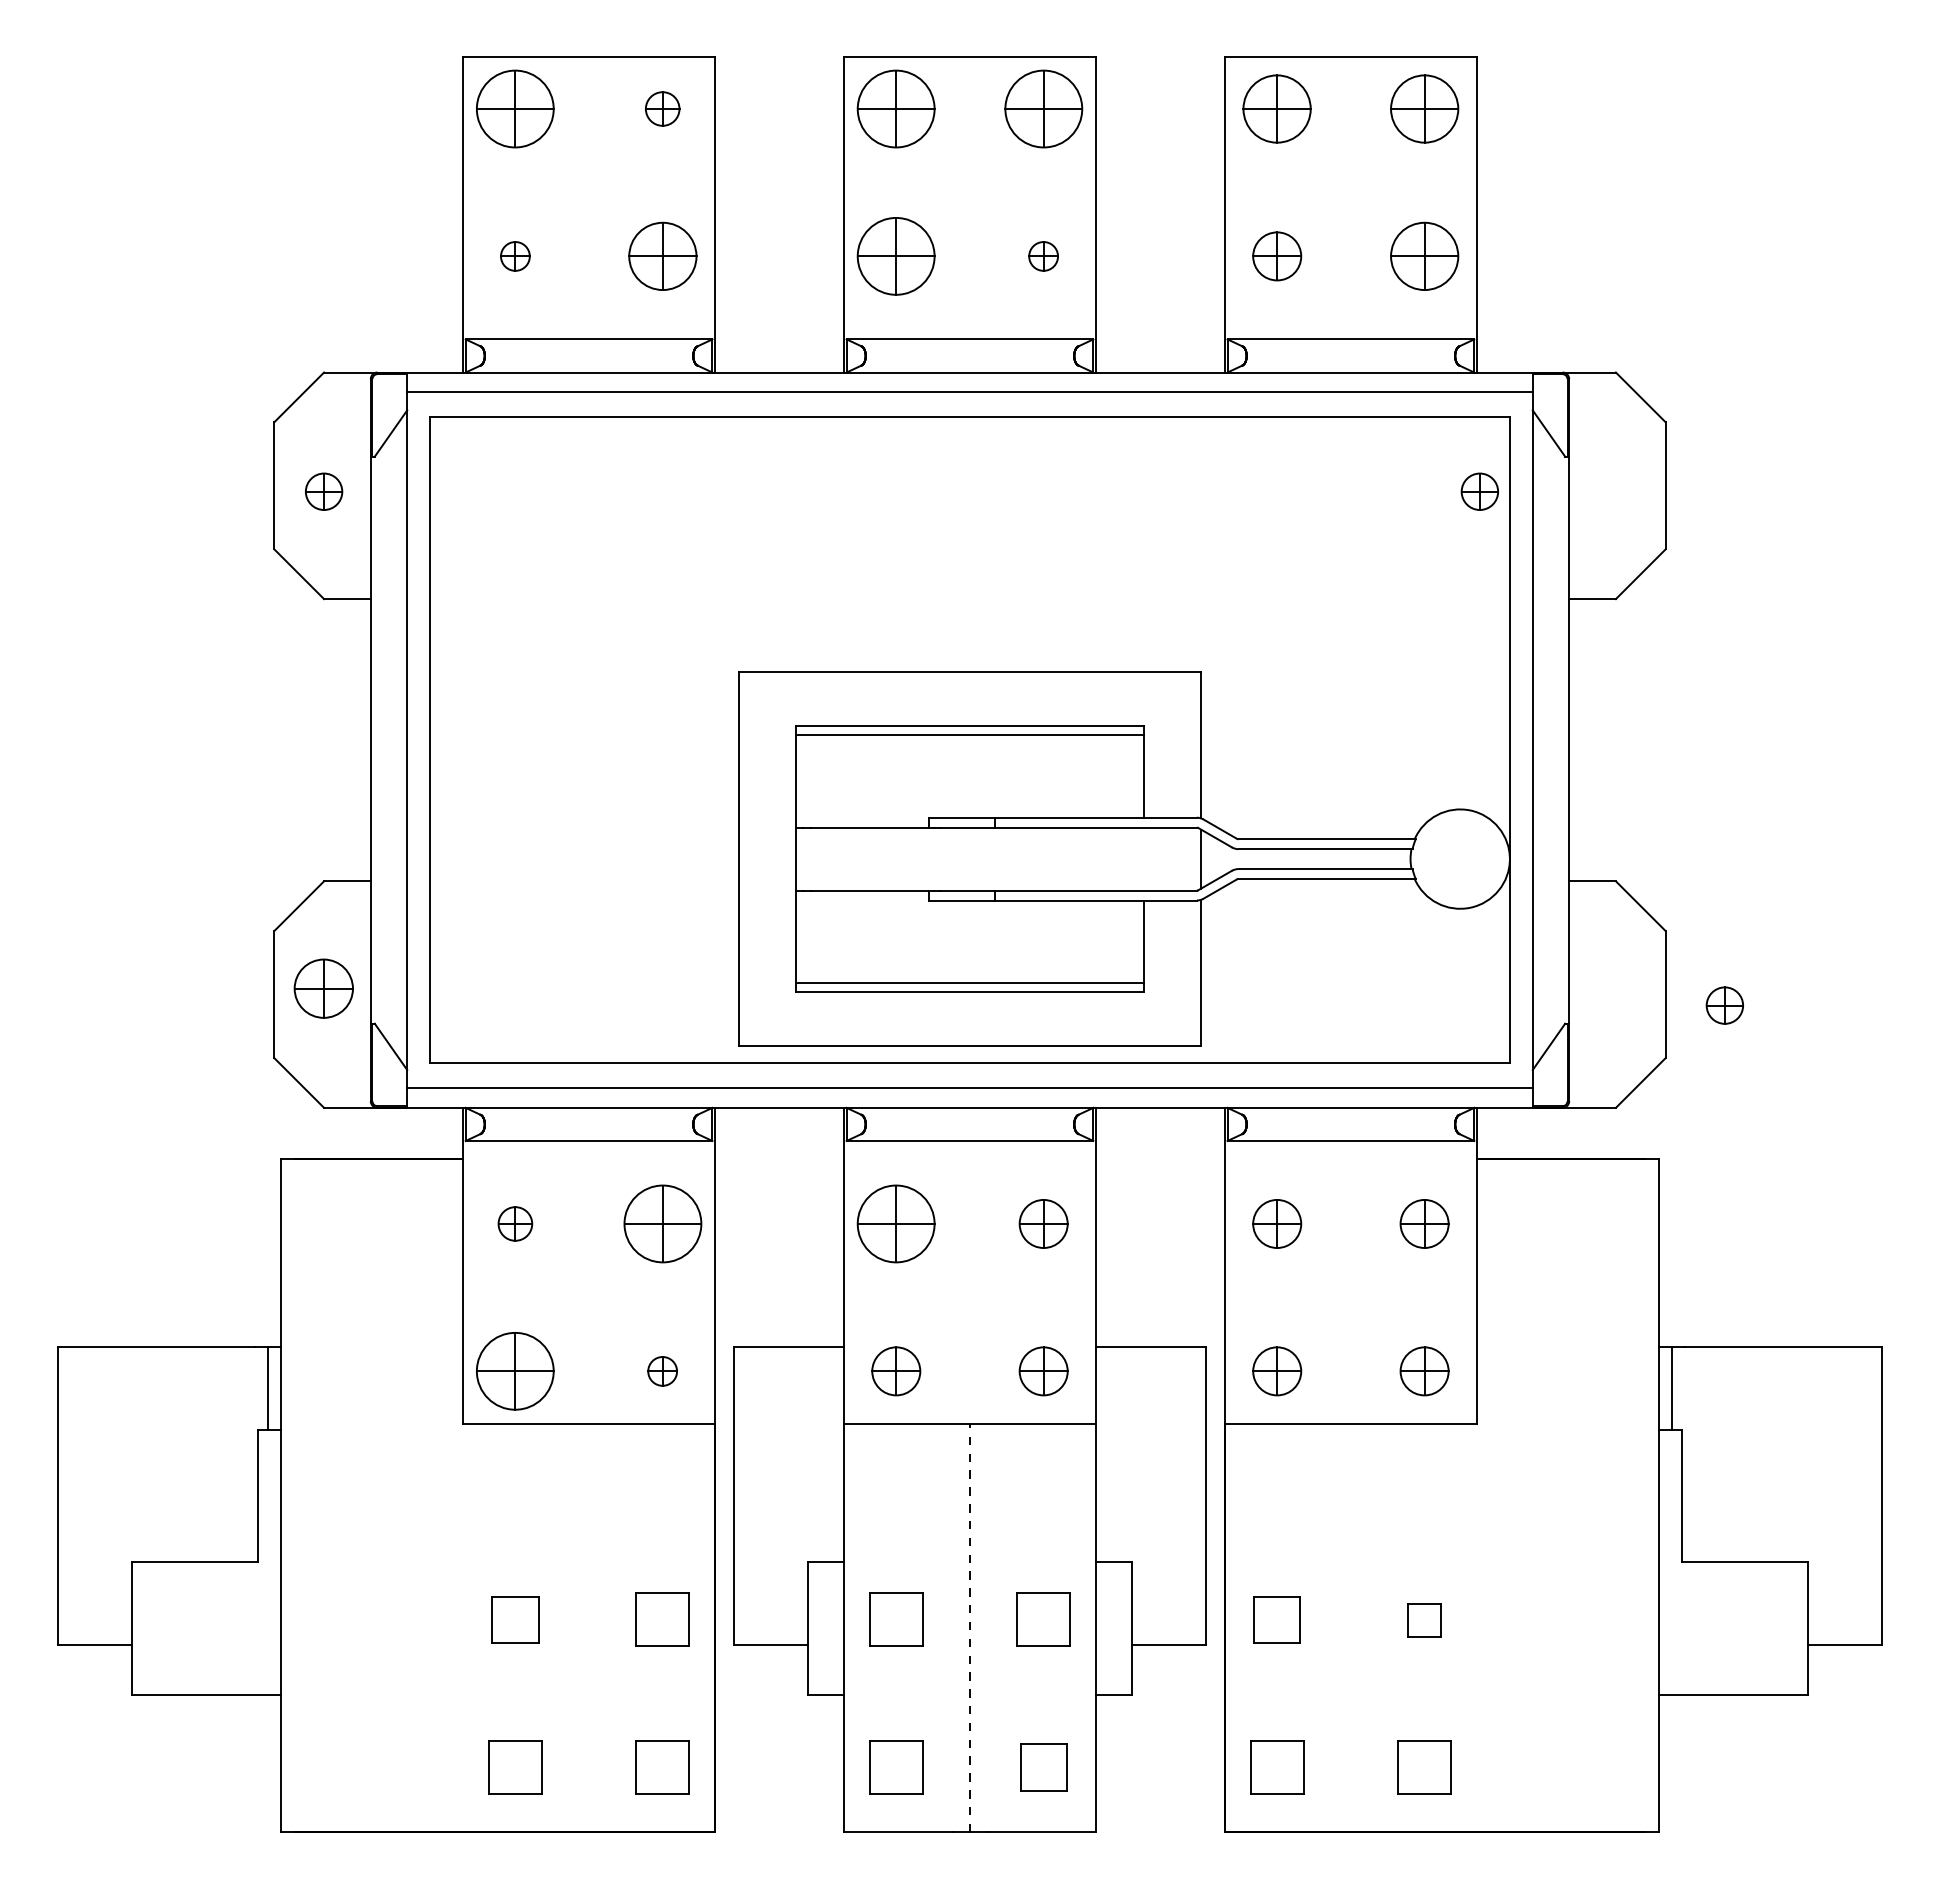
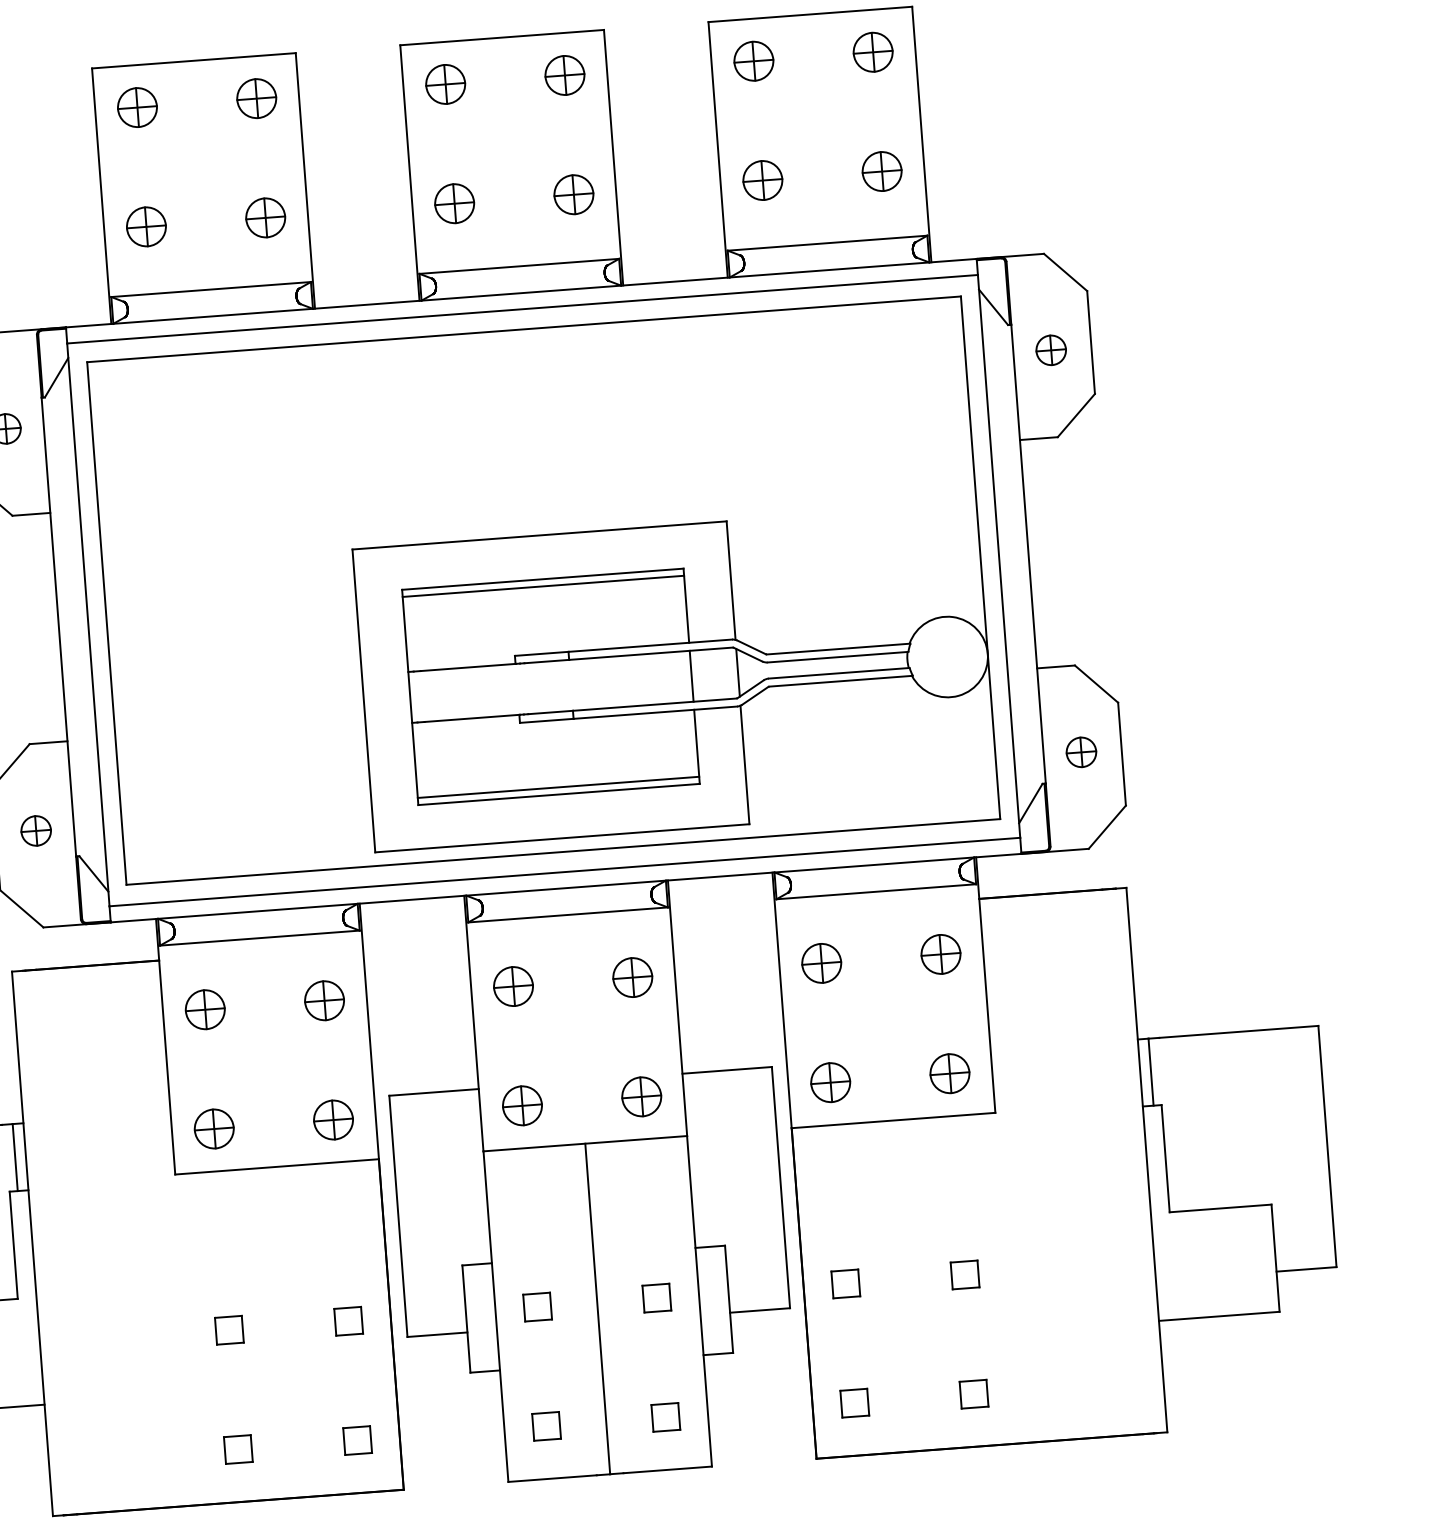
part: (515, 108) -> (137, 107), size x0.62
part: (662, 108) -> (256, 98), size x1.43
part: (896, 108) -> (445, 84), size x0.62
part: (1043, 108) -> (564, 75), size x0.62
part: (1277, 108) -> (754, 60), size x0.71
part: (1424, 108) -> (873, 51), size x0.71
part: (515, 256) -> (146, 226), size x1.67
part: (662, 256) -> (265, 217), size x0.71
part: (896, 256) -> (454, 203), size x0.62
part: (1043, 256) -> (573, 194), size x1.67
part: (1424, 256) -> (882, 171), size x0.71
part: (1479, 491) -> (1050, 350), moved
line: (1143, 858) -> (691, 675), added
part: (324, 988) -> (36, 830), size x0.62
part: (1724, 1005) -> (1081, 752), moved
part: (515, 1223) -> (205, 1009), size x1.43
part: (662, 1223) -> (324, 1000), size x0.62
part: (896, 1223) -> (513, 986), size x0.62
part: (515, 1371) -> (214, 1129), size x0.62
part: (662, 1371) -> (333, 1120), size x1.67
part: (515, 1620) -> (229, 1330), size x0.71
part: (662, 1620) -> (348, 1321), size x0.62
part: (896, 1620) -> (537, 1307), size x0.62
part: (1043, 1620) -> (656, 1298), size x0.62
part: (1277, 1620) -> (846, 1284), size x0.71
line: (970, 1627) -> (598, 1308), dashed -> solid
part: (515, 1767) -> (238, 1449), size x0.62
part: (662, 1767) -> (357, 1440), size x0.62
part: (896, 1767) -> (546, 1426), size x0.62
part: (1043, 1767) -> (665, 1417), size x0.71
part: (1277, 1767) -> (855, 1403), size x0.62
part: (1424, 1767) -> (973, 1394), size x0.62

